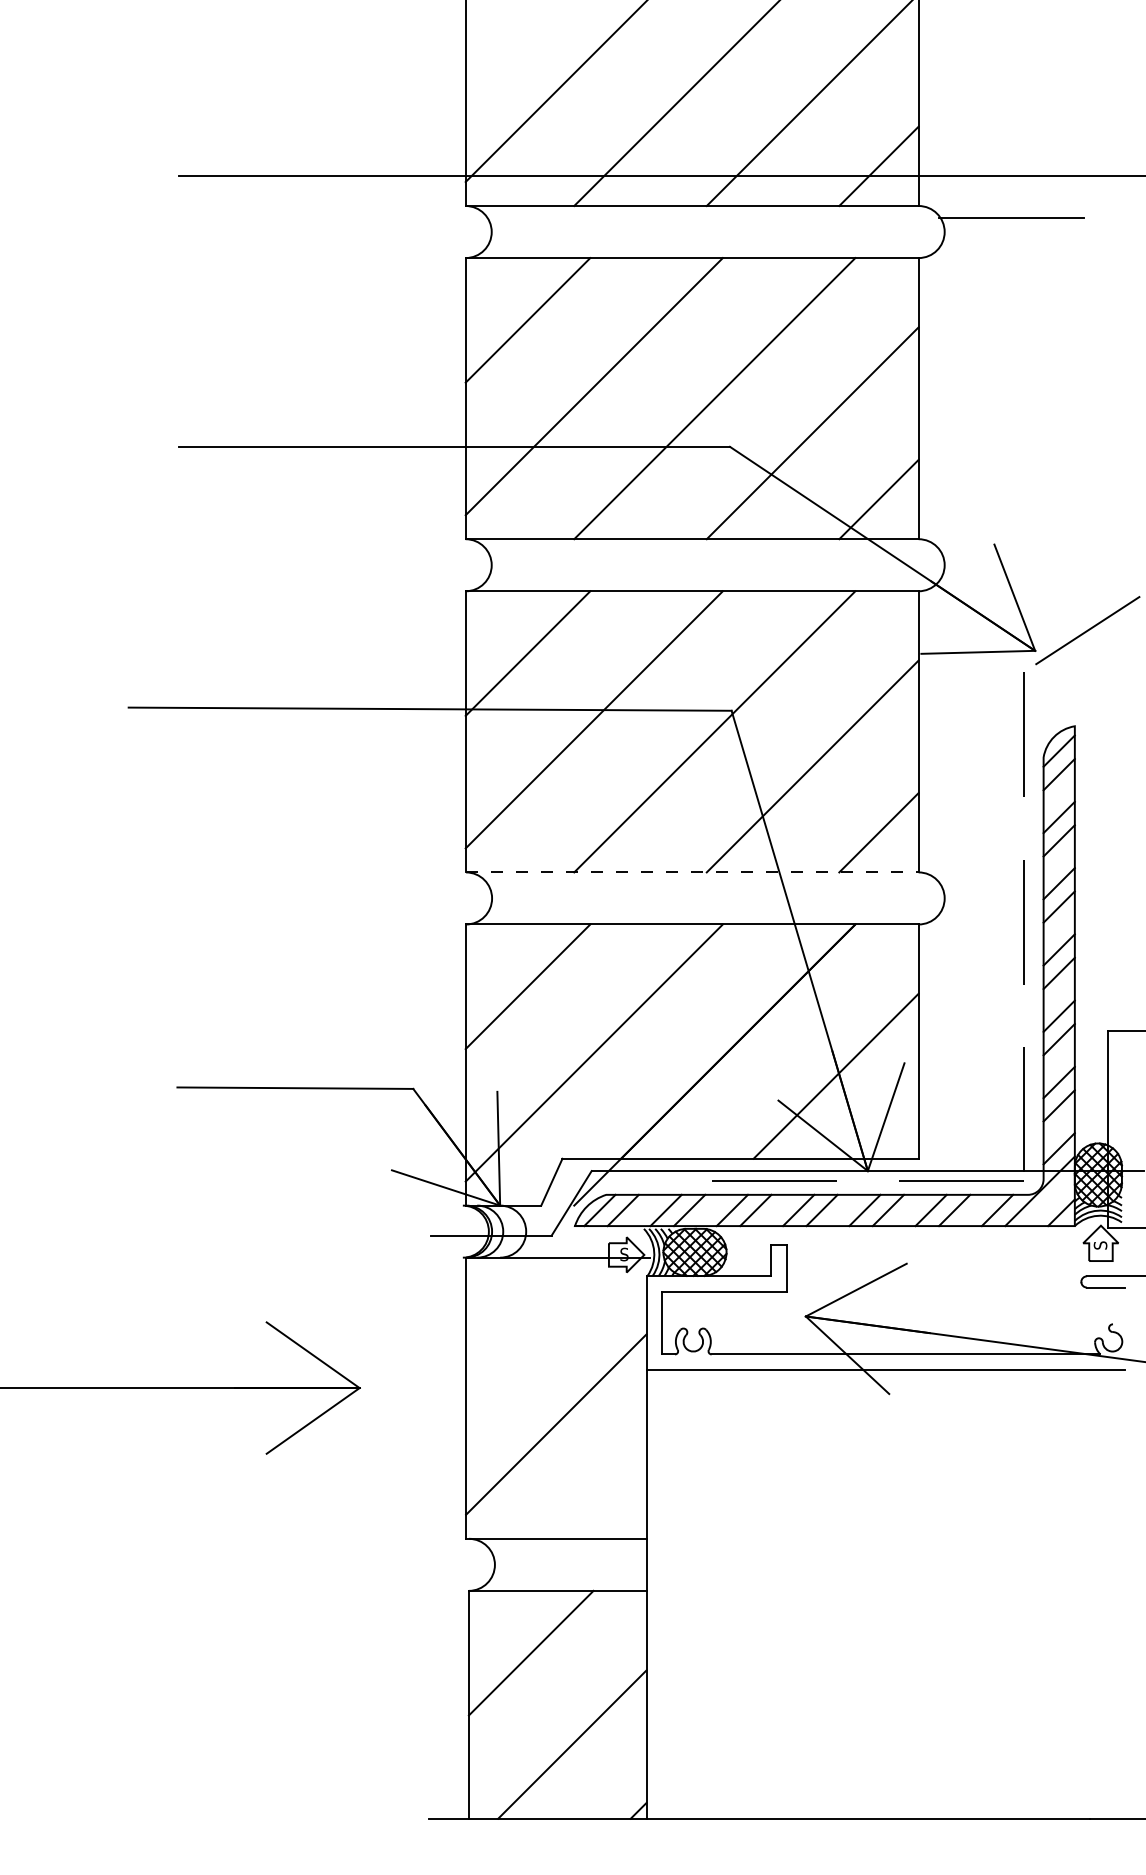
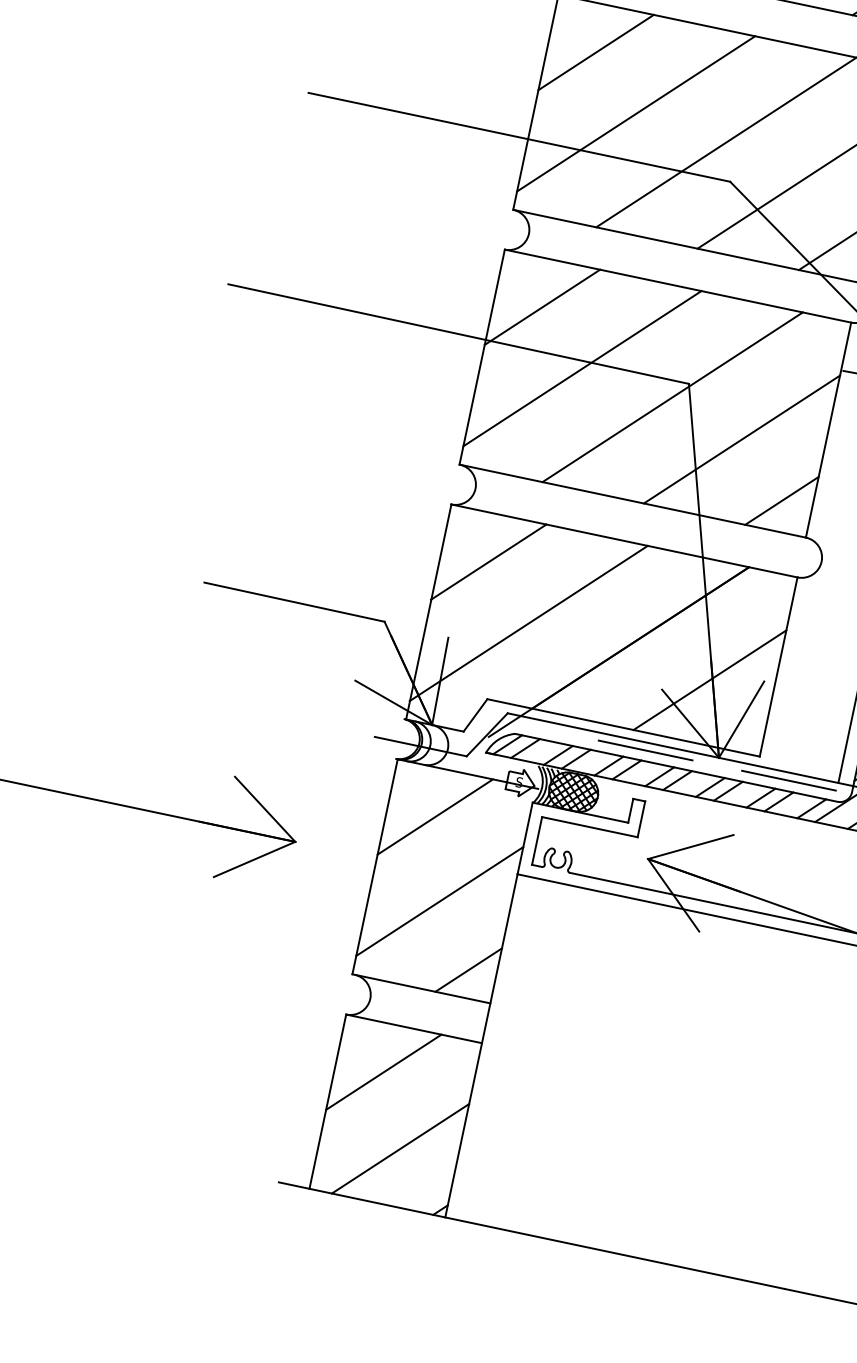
line: (692, 872) -> (632, 501), dashed -> solid
line: (528, 1319) -> (435, 816), added
line: (610, 1502) -> (468, 969), added

